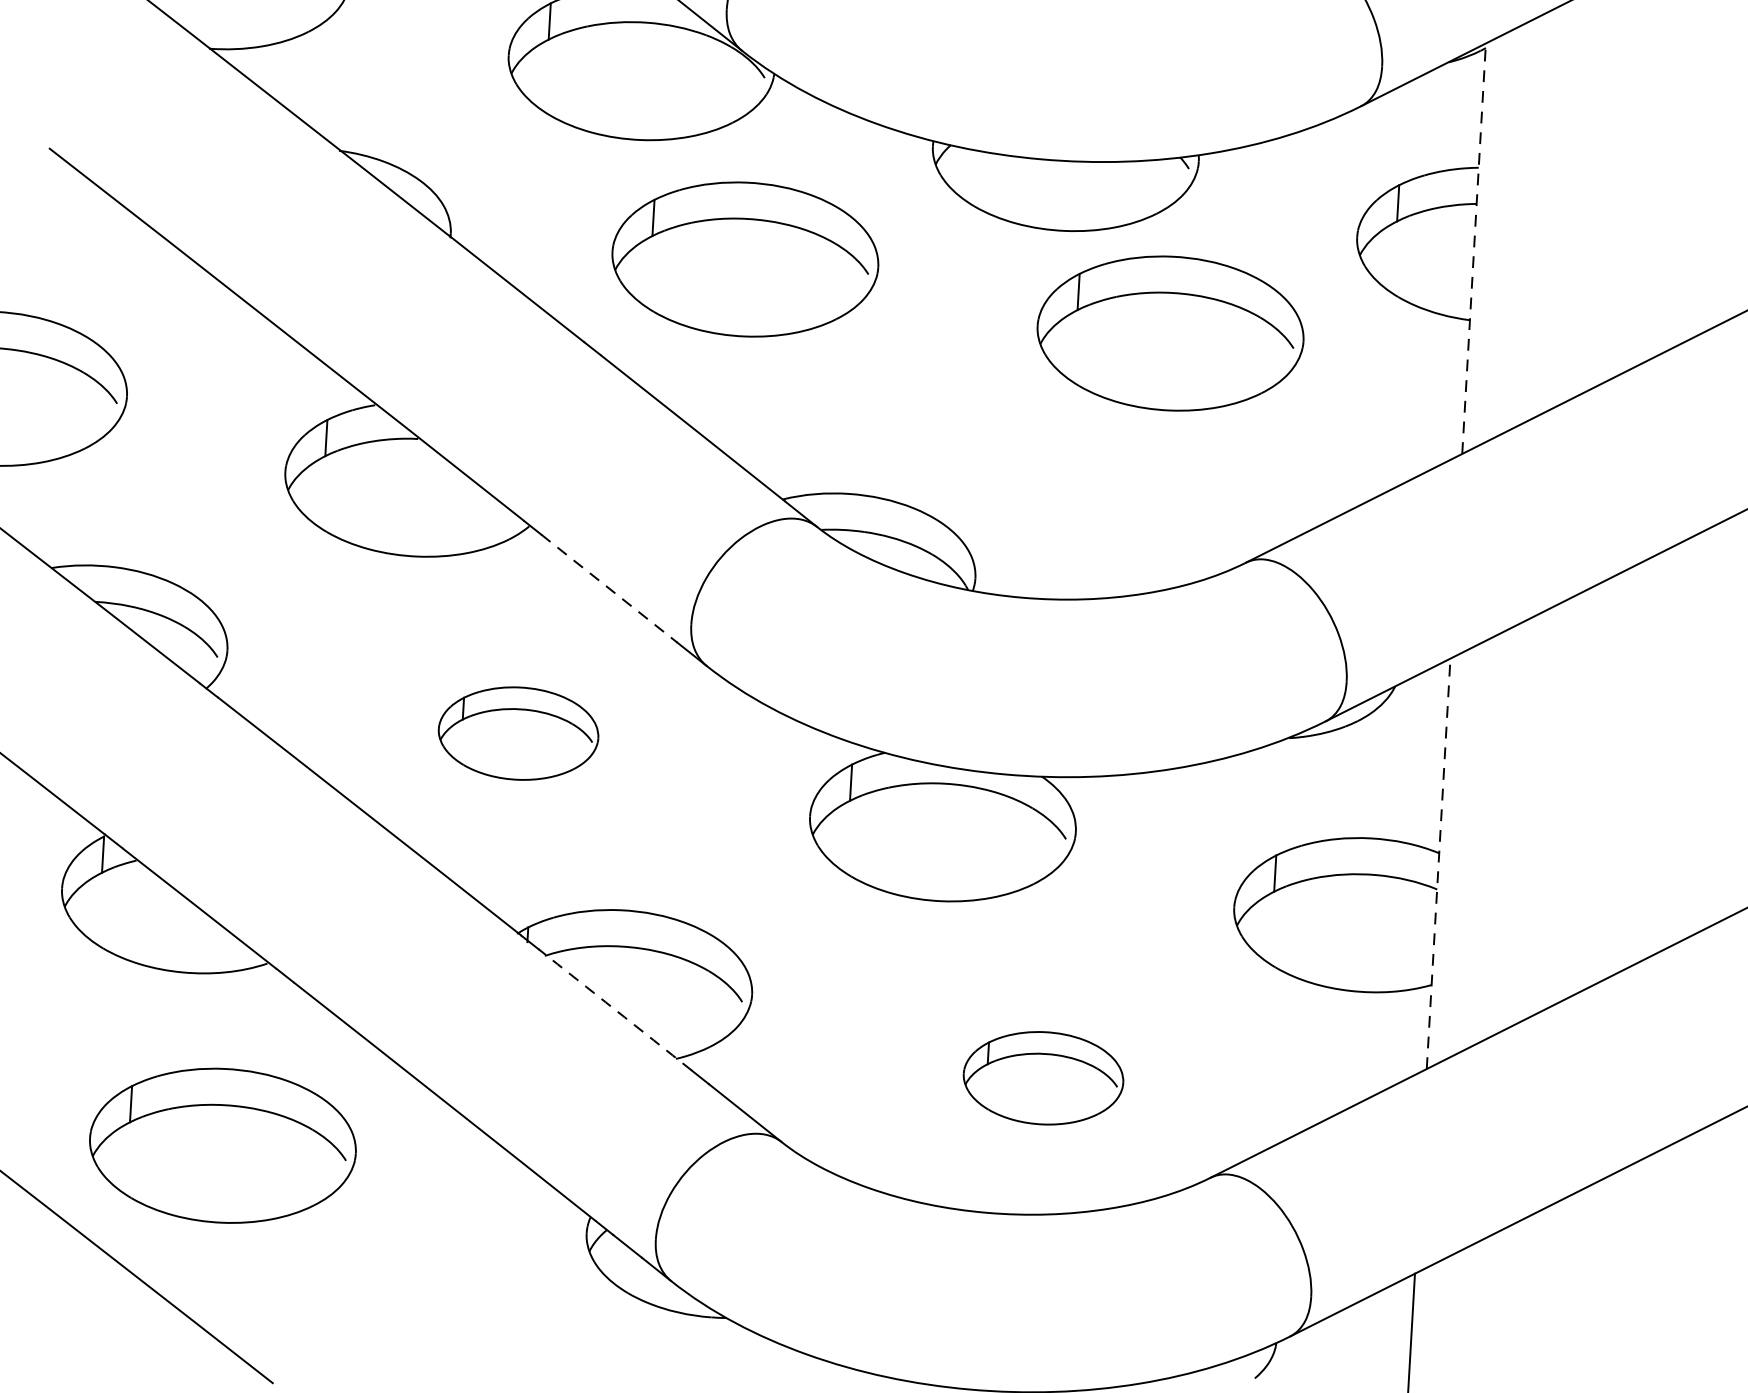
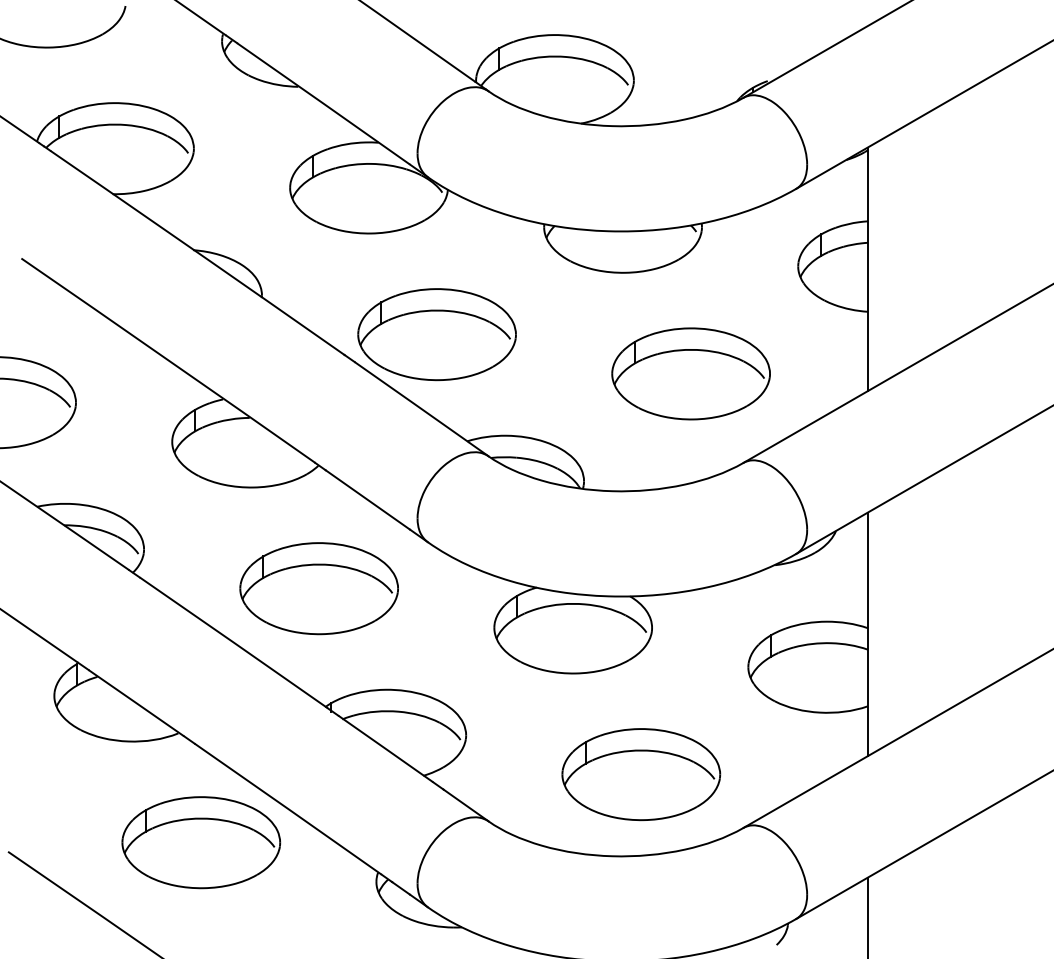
line: (1473, 248) -> (867, 269), dashed -> solid
part: (744, 259) -> (436, 334), moved
part: (1169, 332) -> (690, 373), moved
line: (610, 589) -> (368, 500), dashed -> solid
part: (517, 733) -> (318, 588), size x1.67
line: (1438, 863) -> (867, 634), dashed -> solid
arc: (614, 1009) -> (385, 748), dashed -> solid
part: (1043, 1077) -> (641, 774), size x1.67
part: (223, 1145) -> (201, 842), moved

